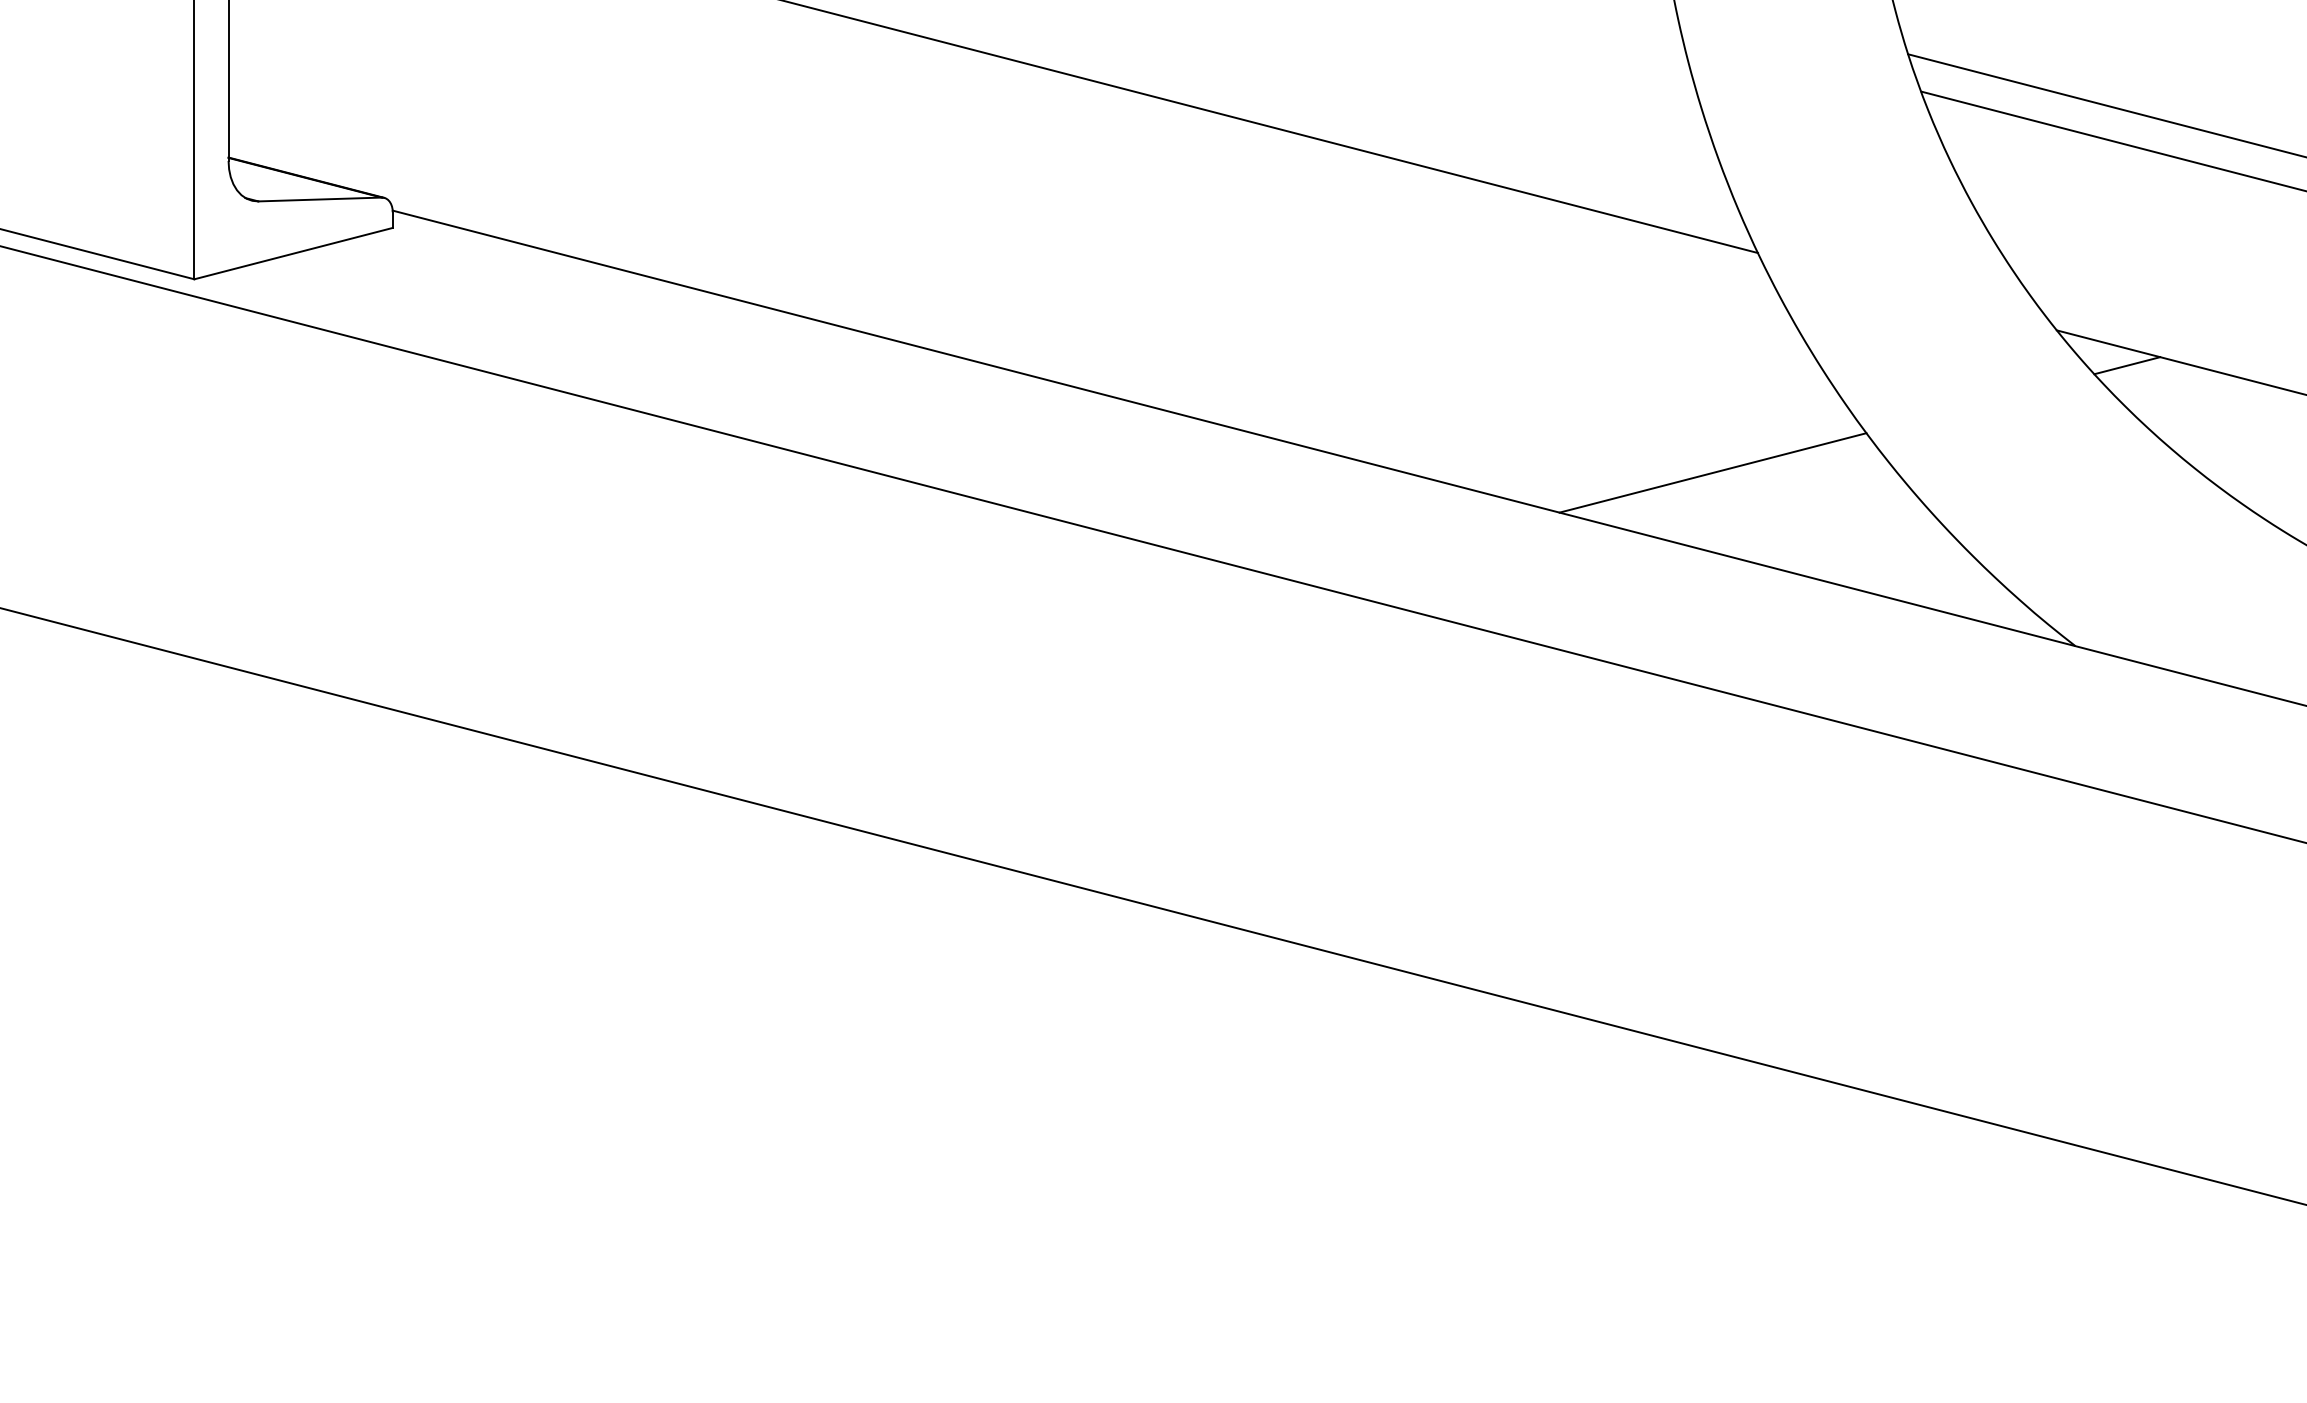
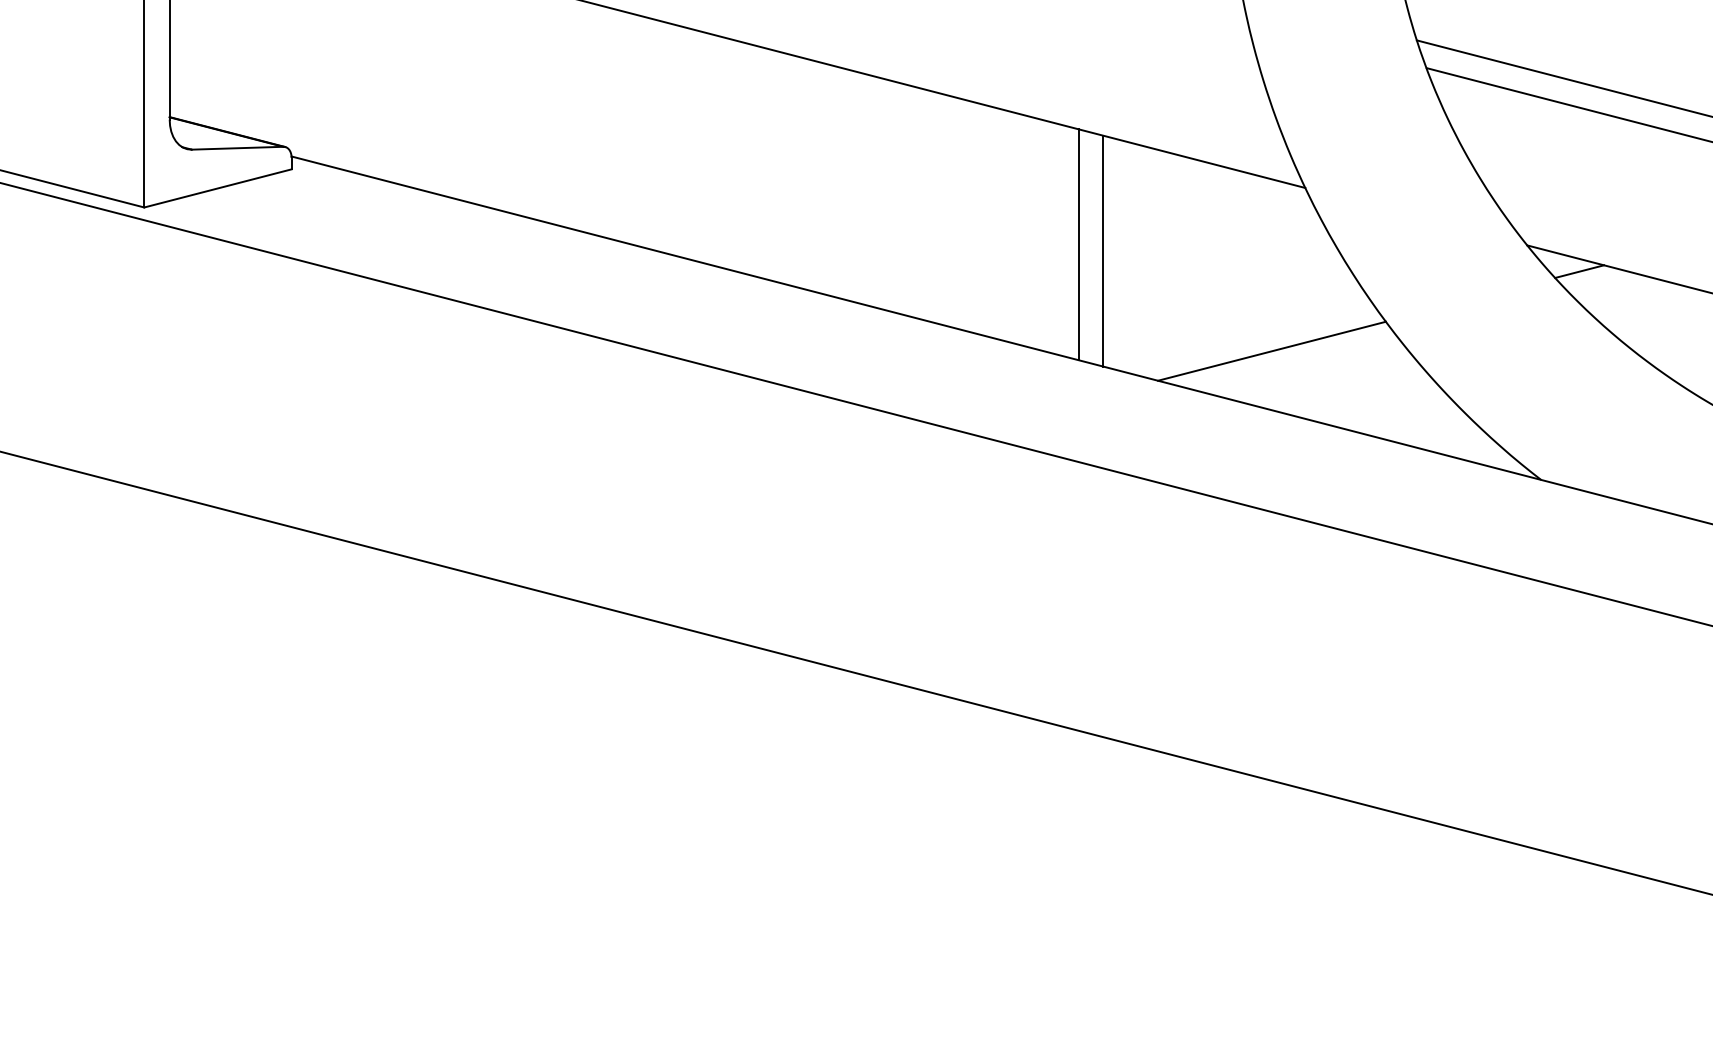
line: (1452, 329) -> (1078, 244), added
line: (1486, 337) -> (1103, 250), added

